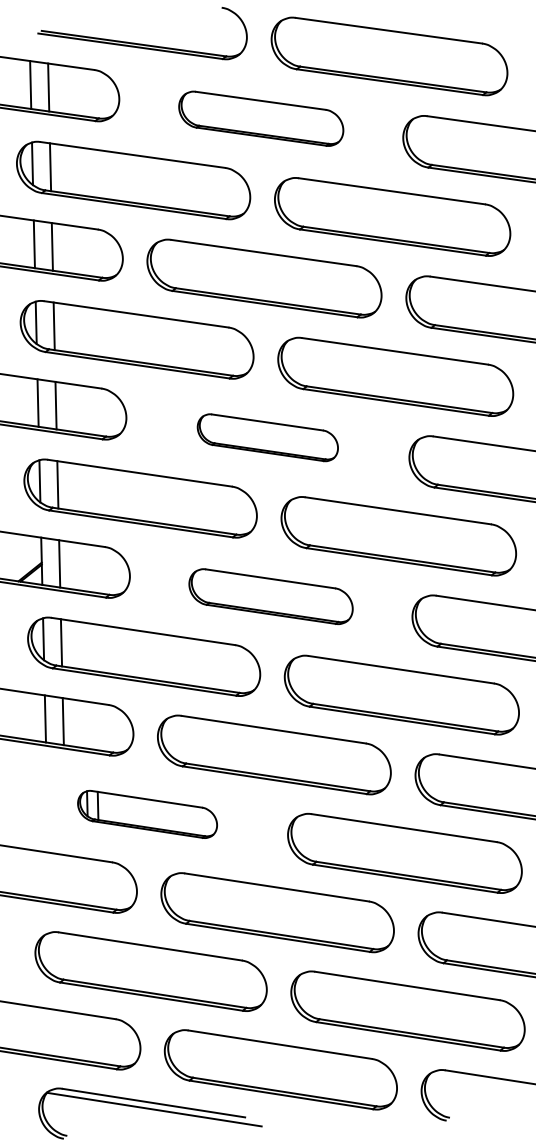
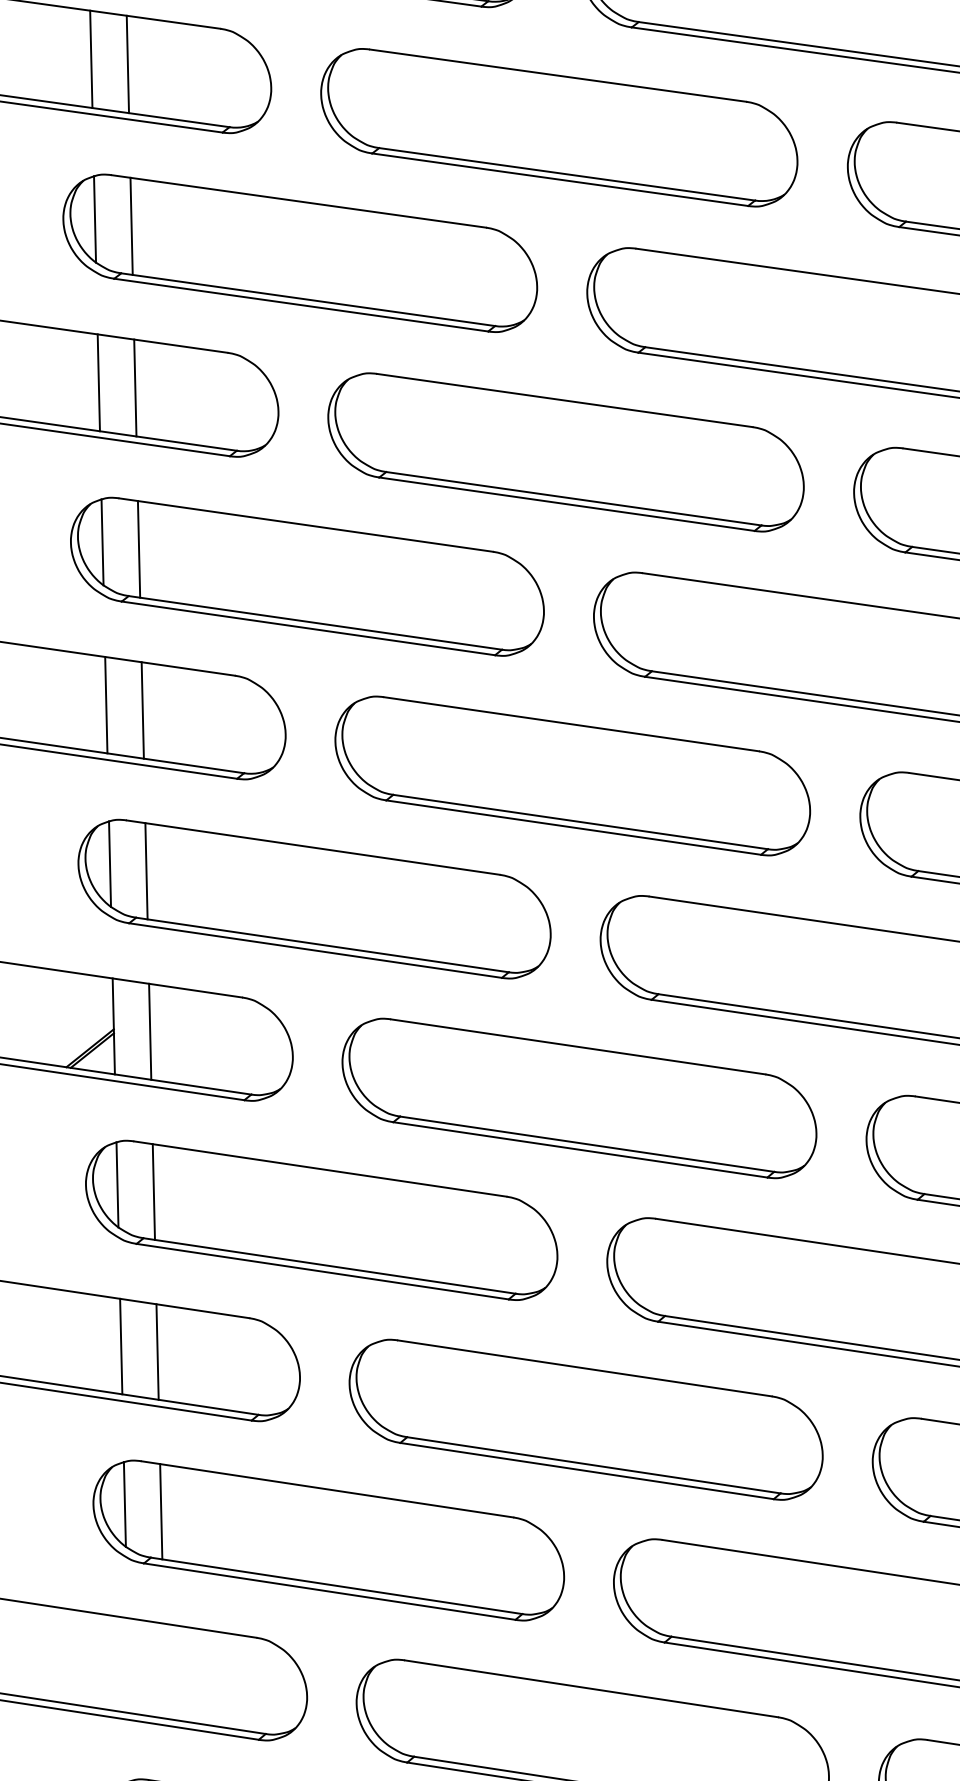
part: (261, 118) -> (559, 127), size x1.43
part: (267, 437) -> (572, 775), size x1.67
part: (270, 596) -> (578, 1097), size x1.43
part: (147, 814) -> (328, 1540), size x1.67

